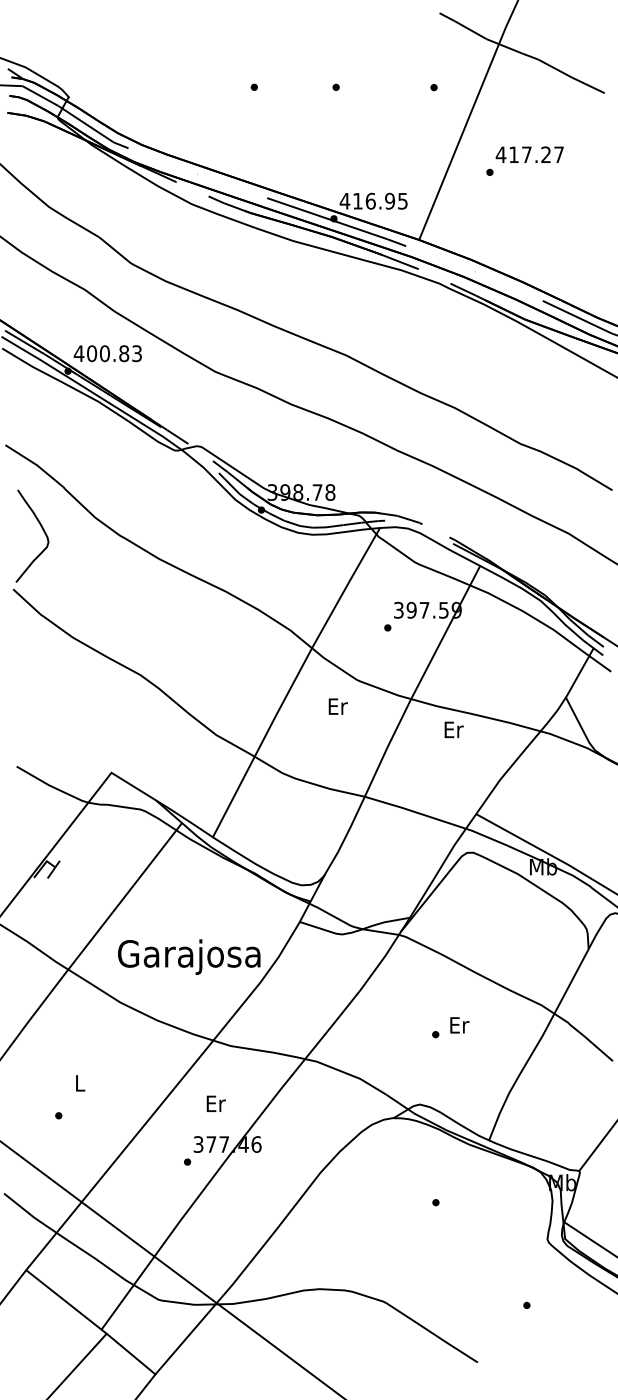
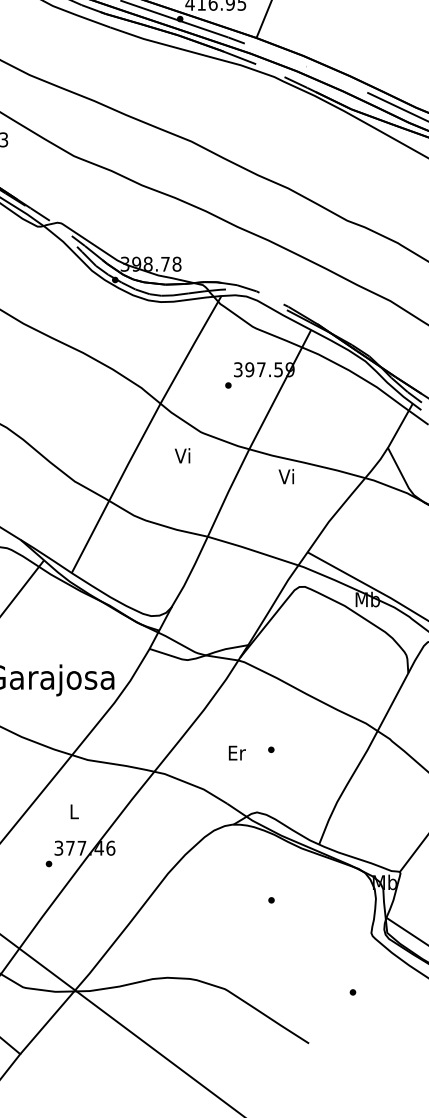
text: (337, 705) -> (183, 455), Er -> Vi
text: (453, 729) -> (287, 476), Er -> Vi
text: (459, 1025) -> (237, 753), moved
text: (215, 1103) -> (74, 811), Er -> L

